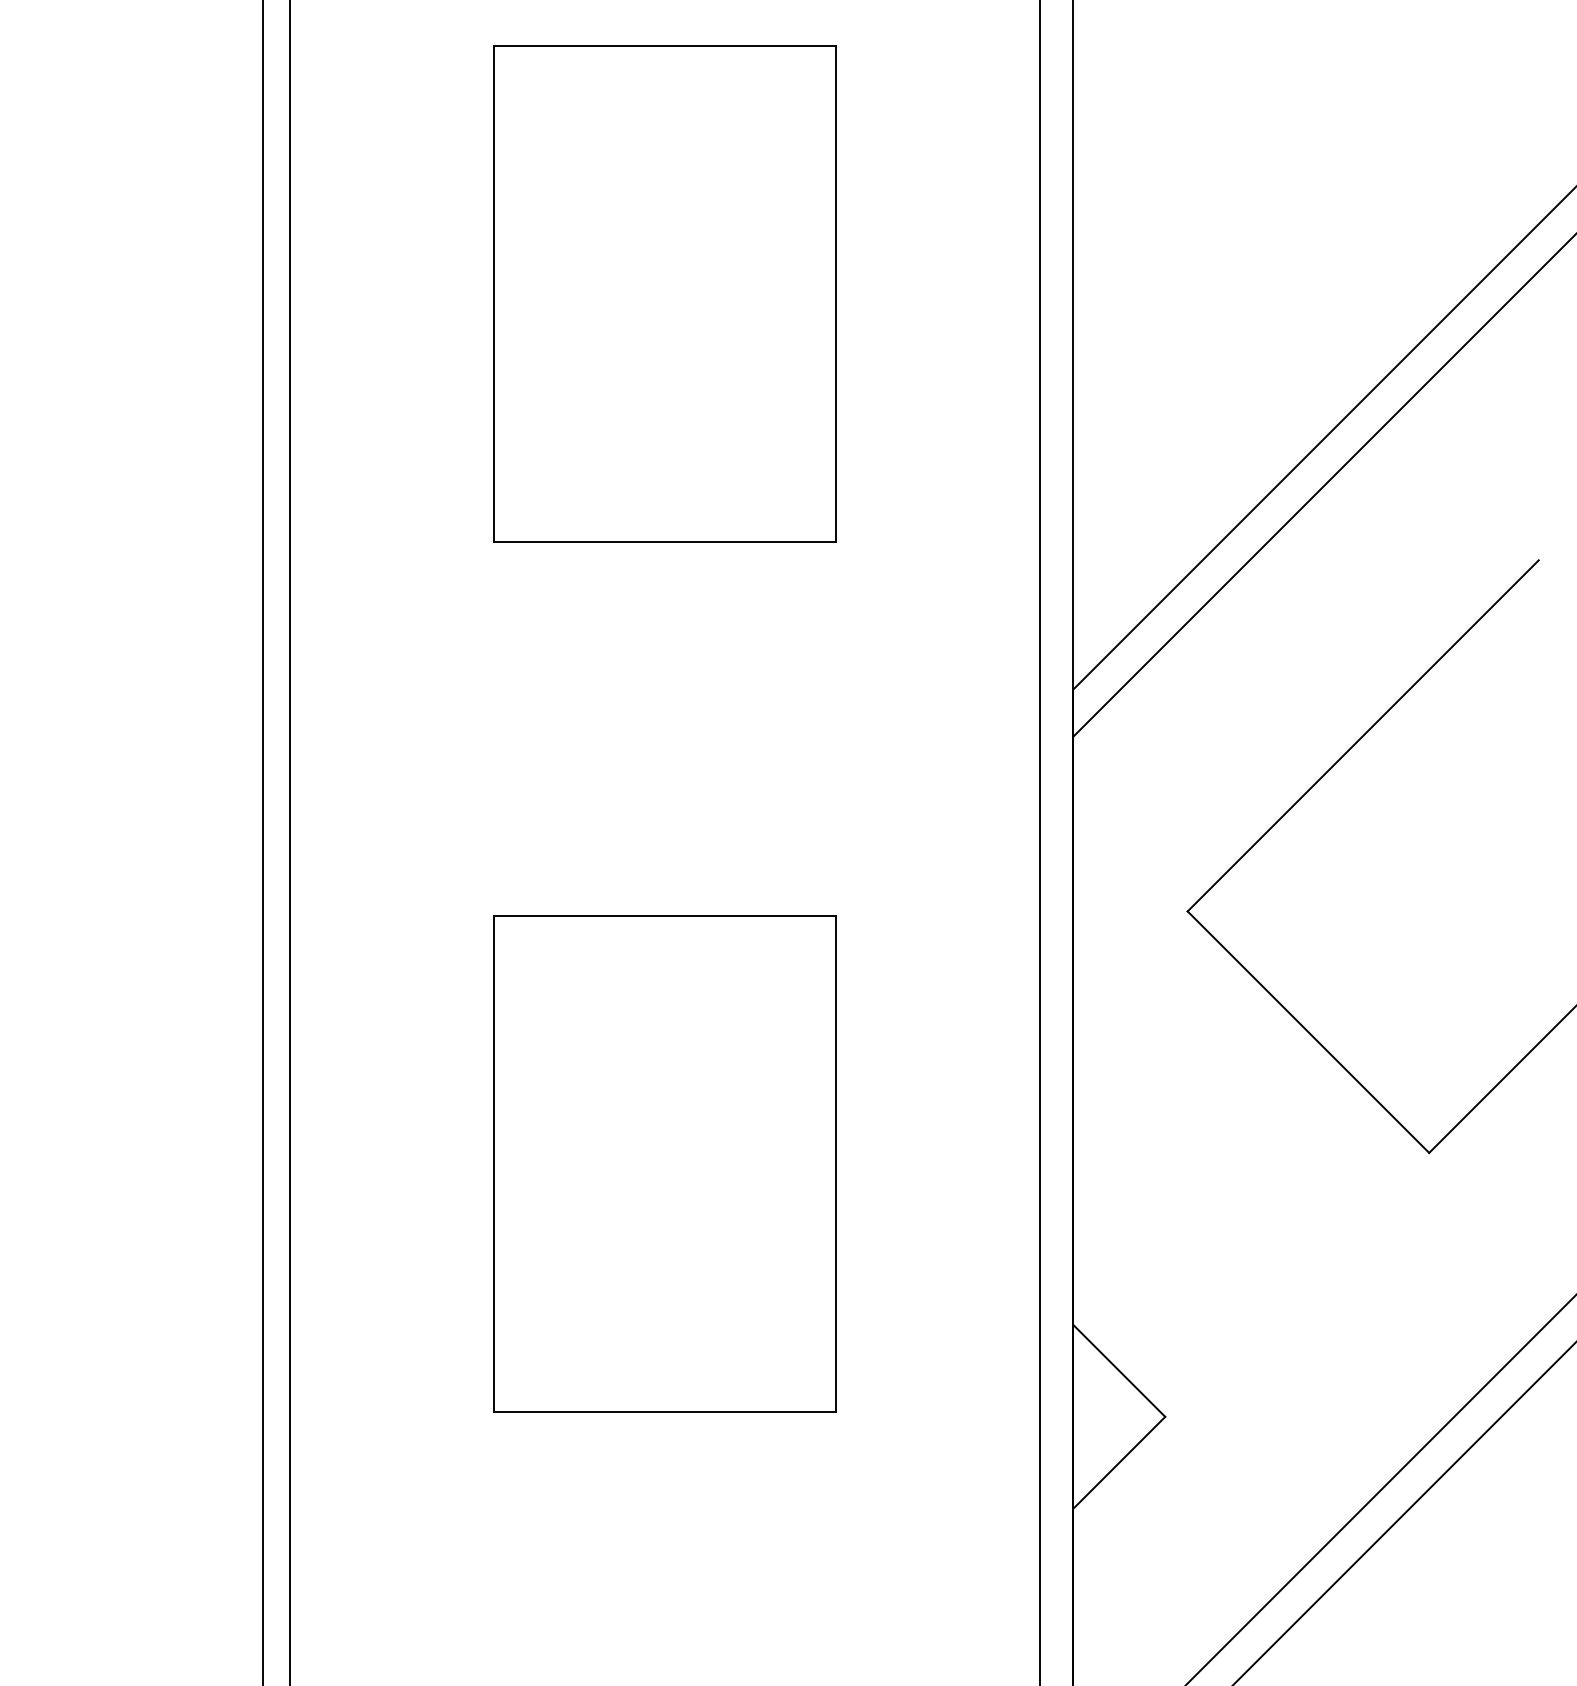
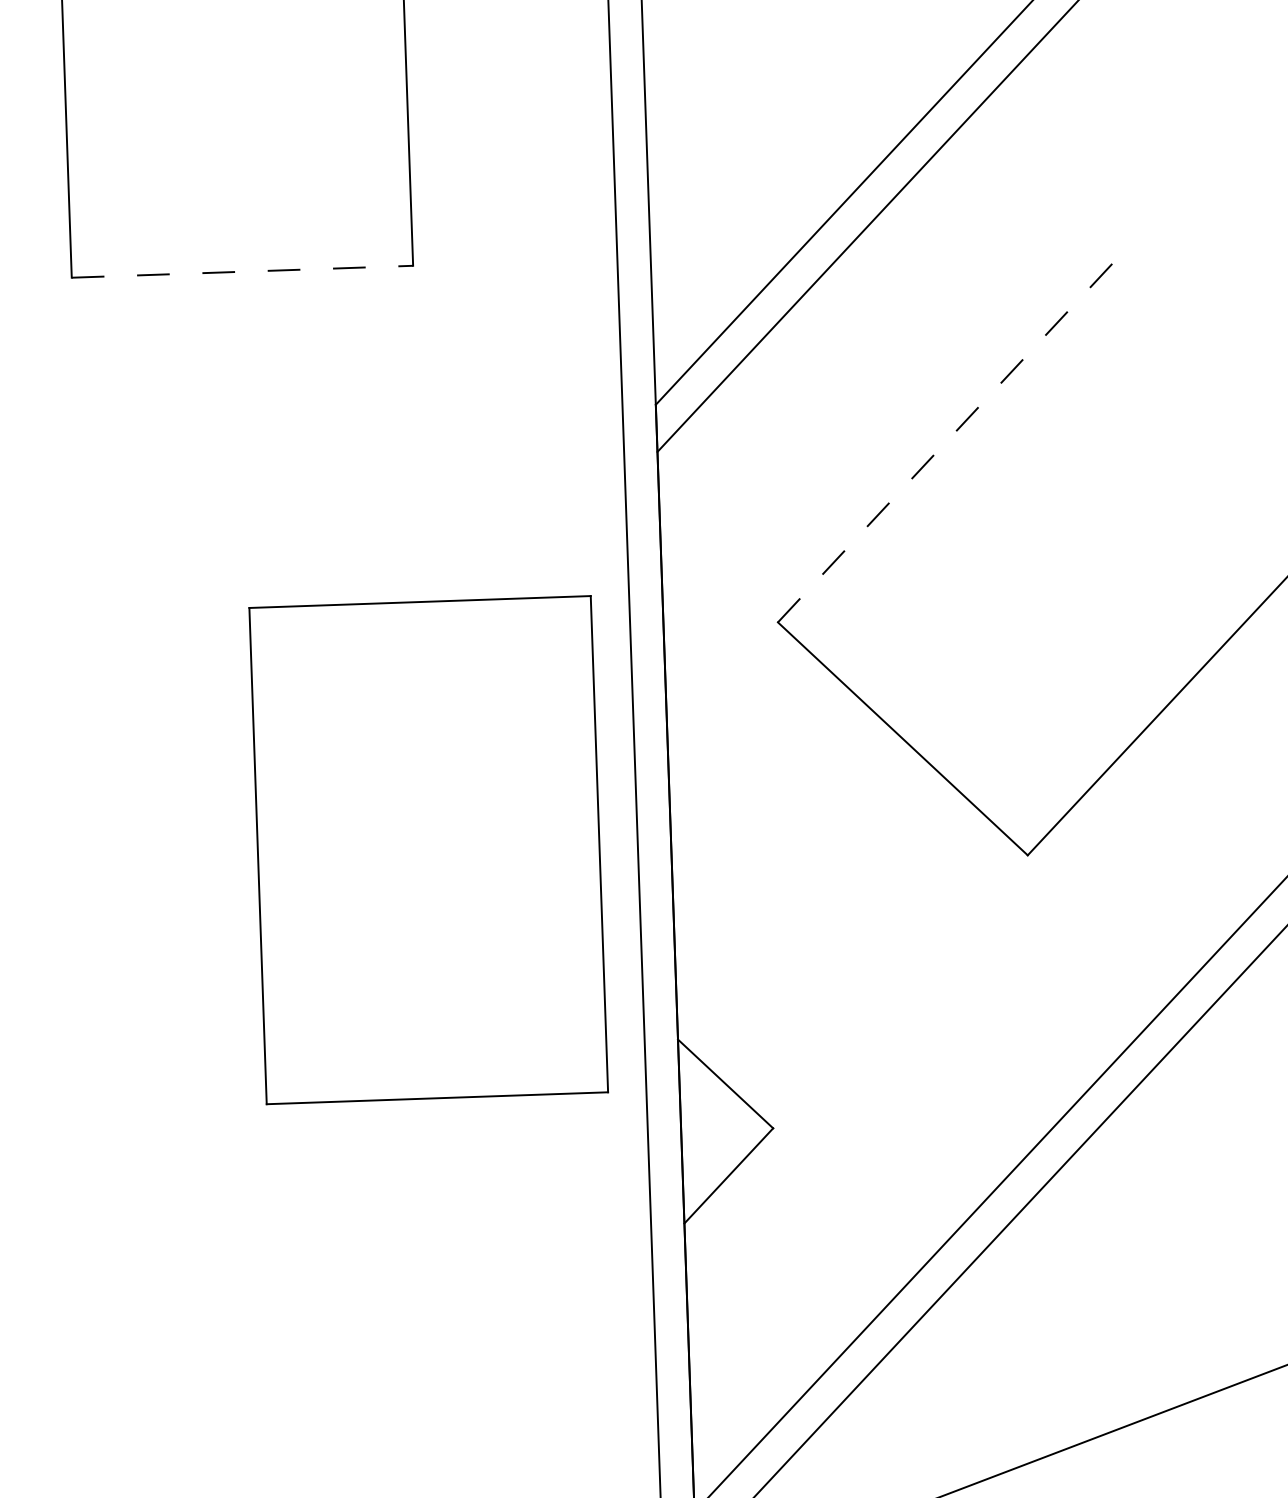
line: (664, 542) -> (242, 271), solid -> dashed
line: (1363, 735) -> (947, 440), solid -> dashed
part: (664, 1163) -> (428, 849), moved

